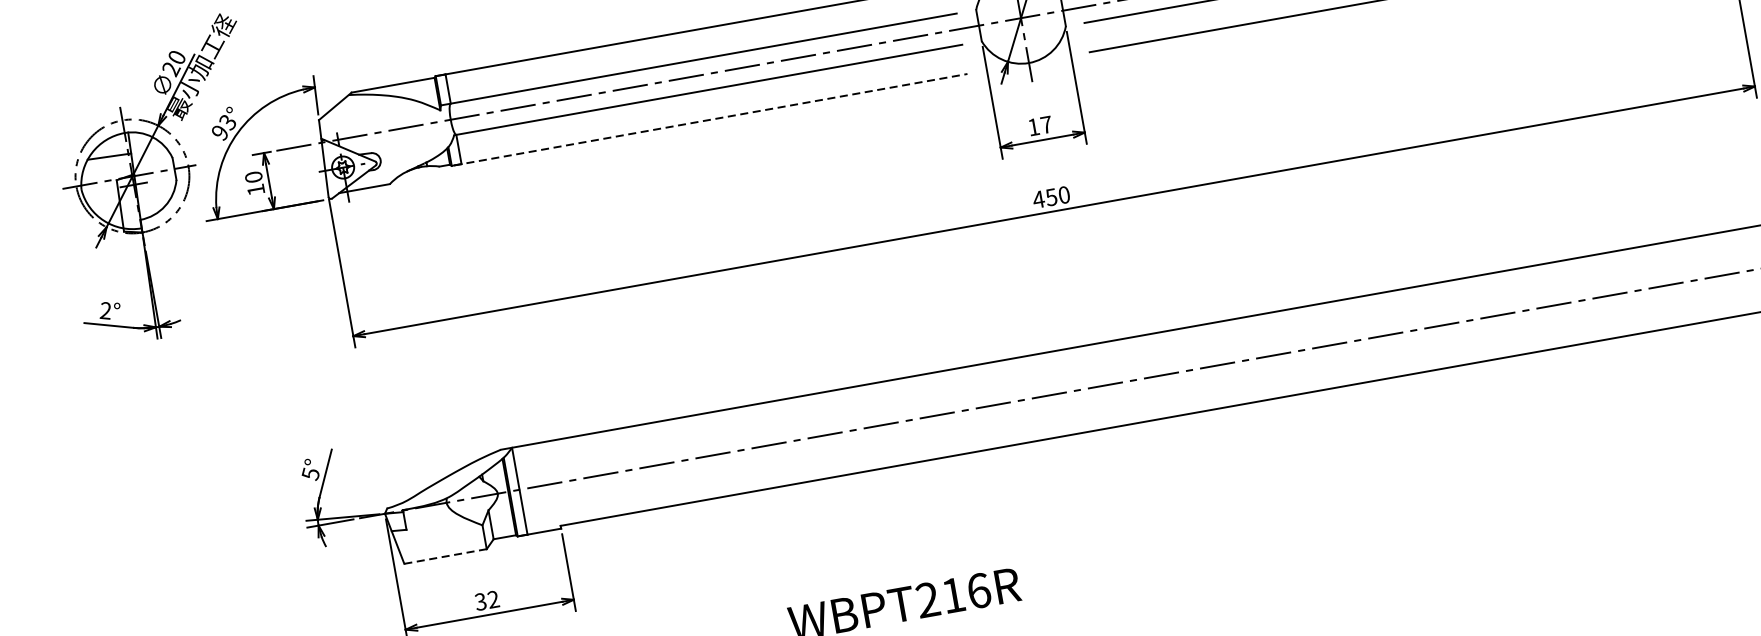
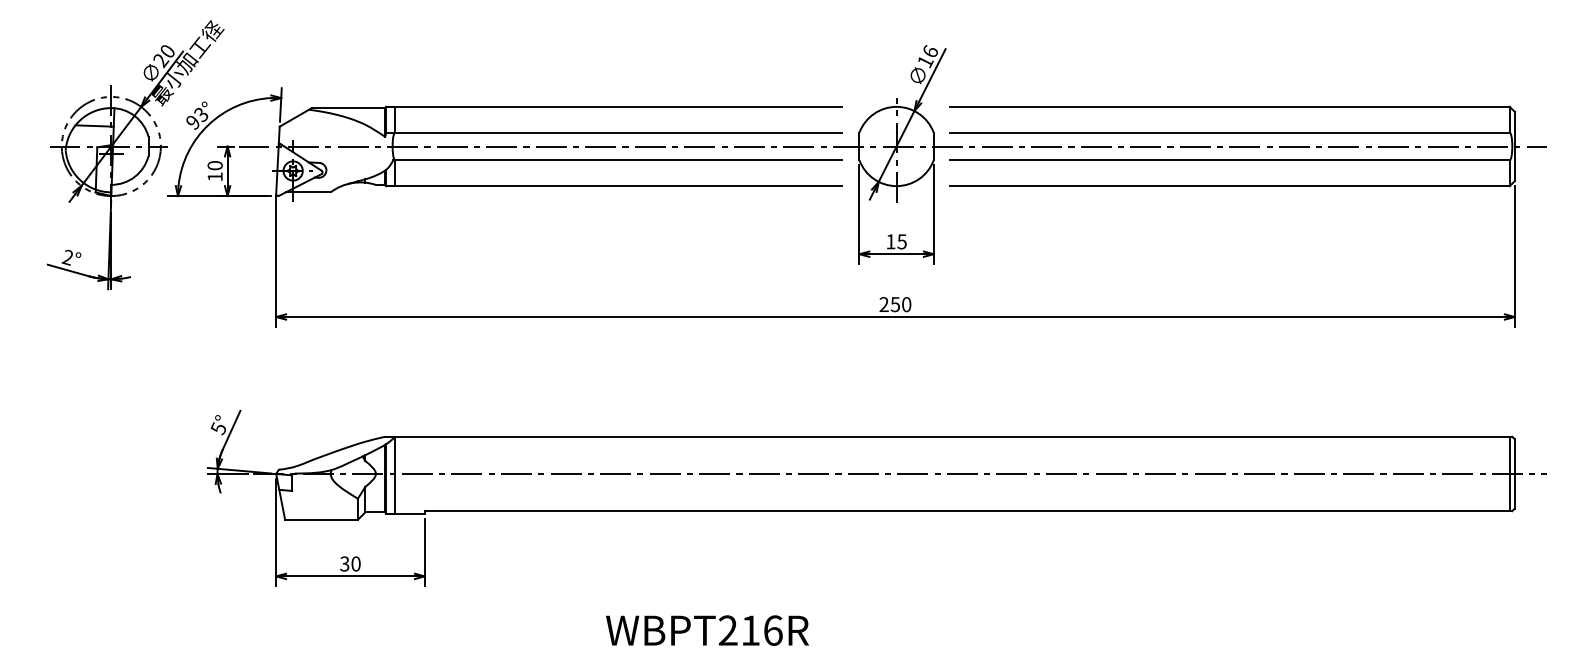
line: (711, 120) -> (615, 186), dashed -> solid
text: (1045, 124) -> (901, 241), 17 -> 15
text: (1039, 199) -> (884, 304), 450 -> 250
line: (446, 555) -> (322, 519), dashed -> solid
text: (492, 599) -> (355, 563), 32 -> 30

